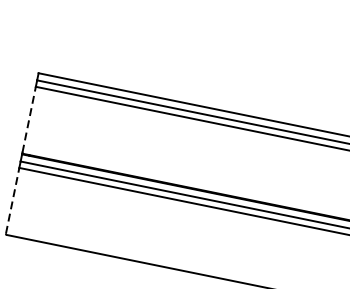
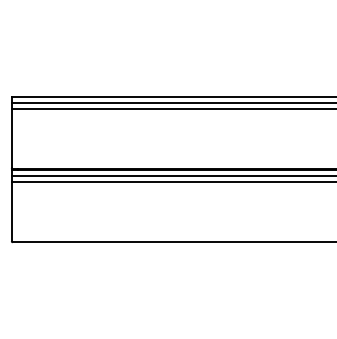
line: (28, 119) -> (11, 138), dashed -> solid
line: (12, 200) -> (11, 211), dashed -> solid

